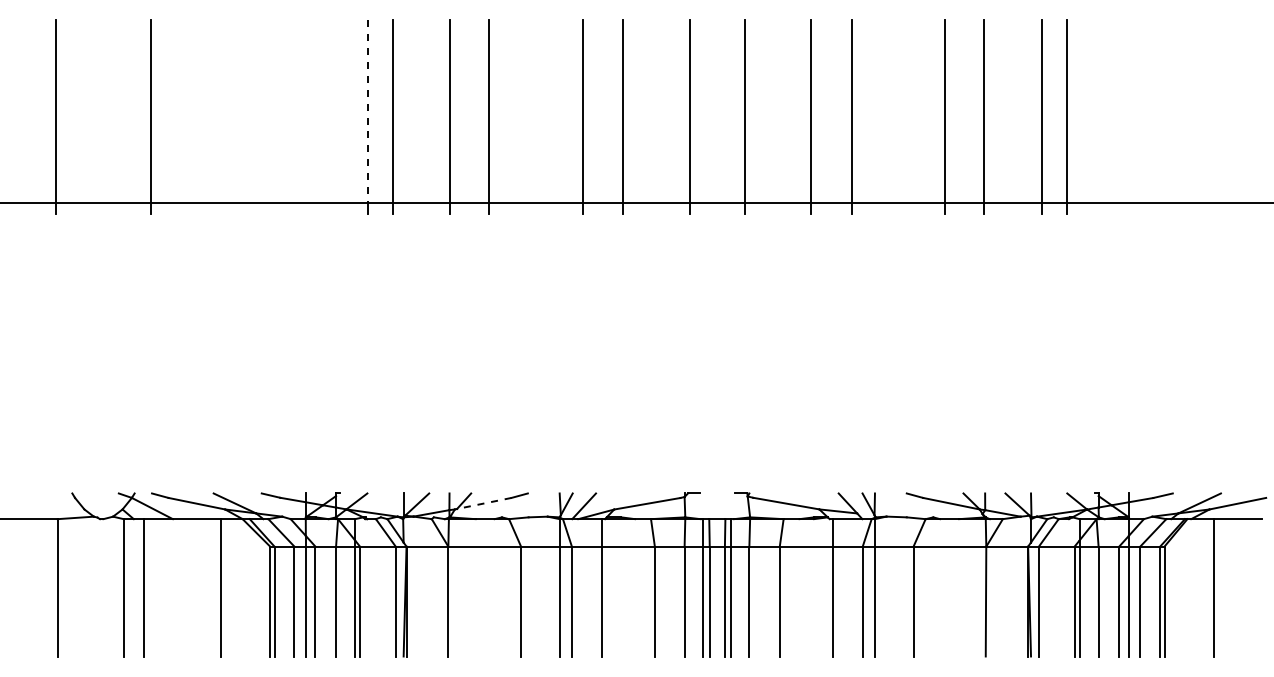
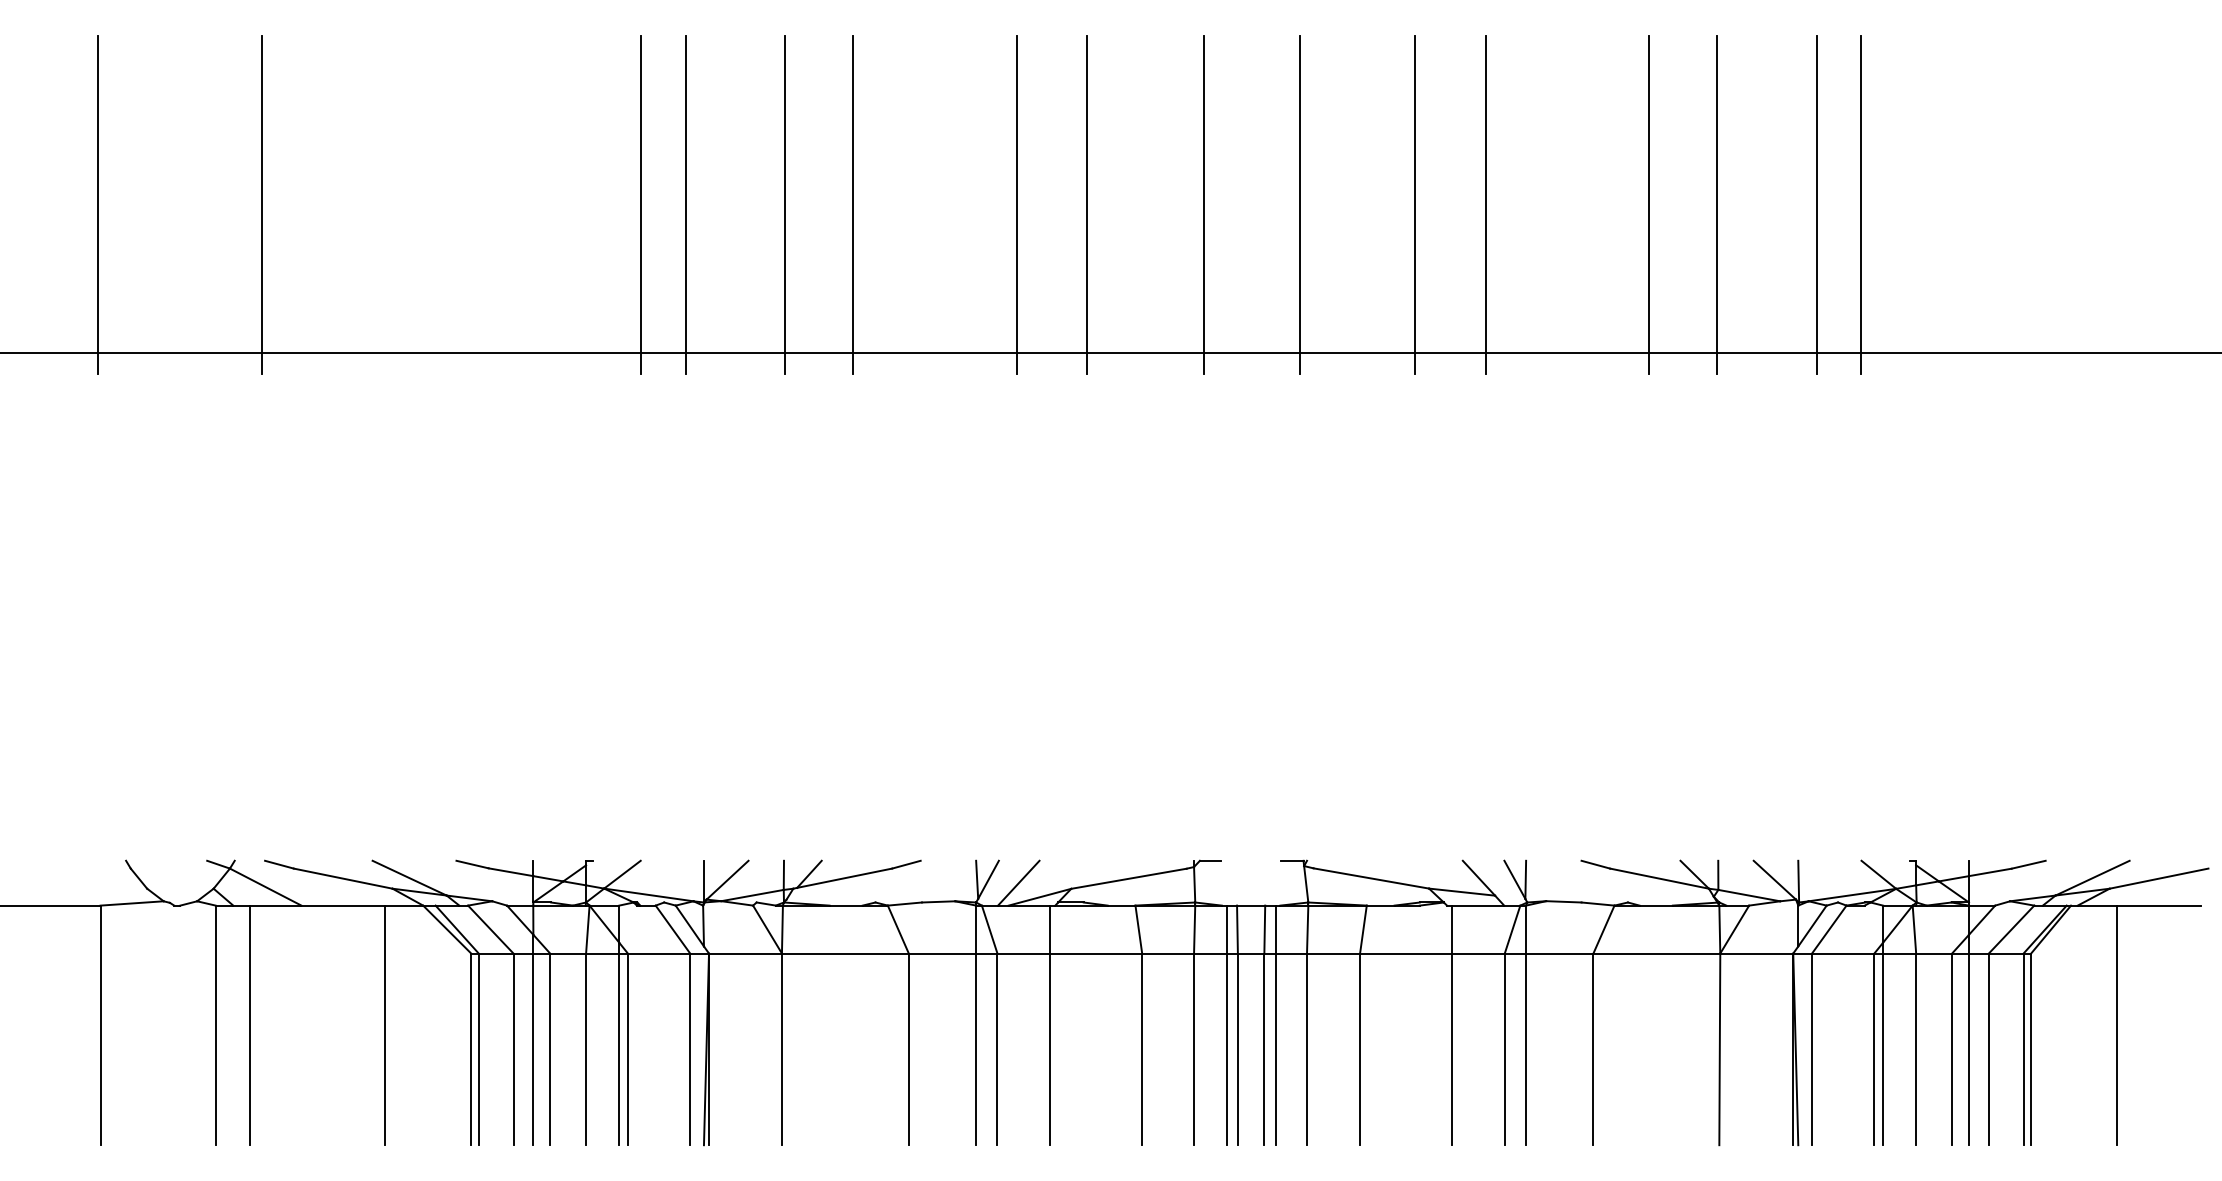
line: (367, 112) -> (640, 196), dashed -> solid
line: (484, 503) -> (844, 878), dashed -> solid

